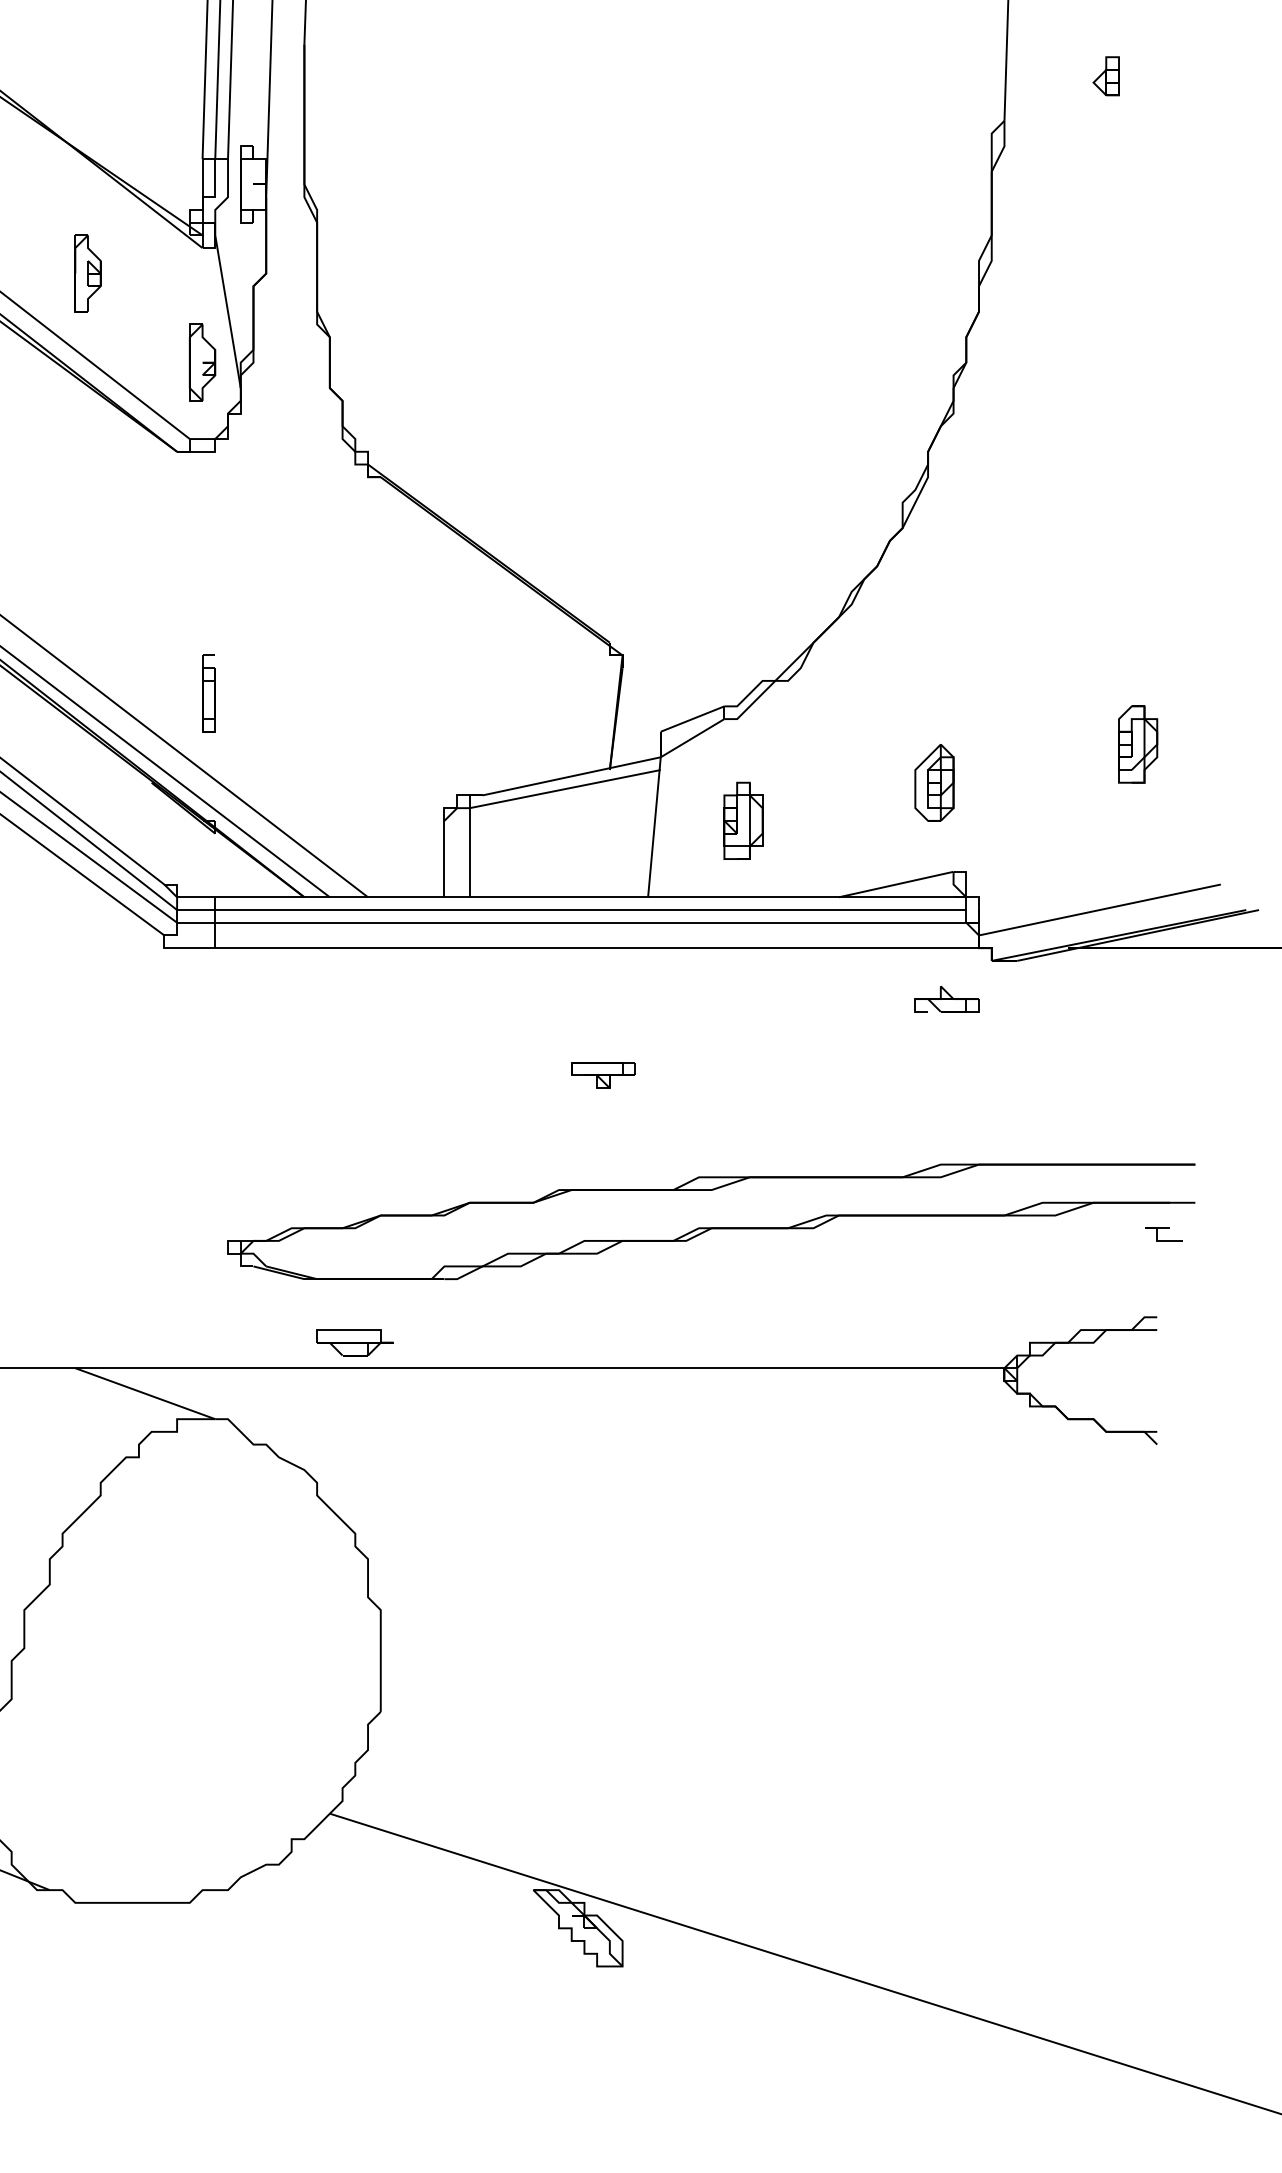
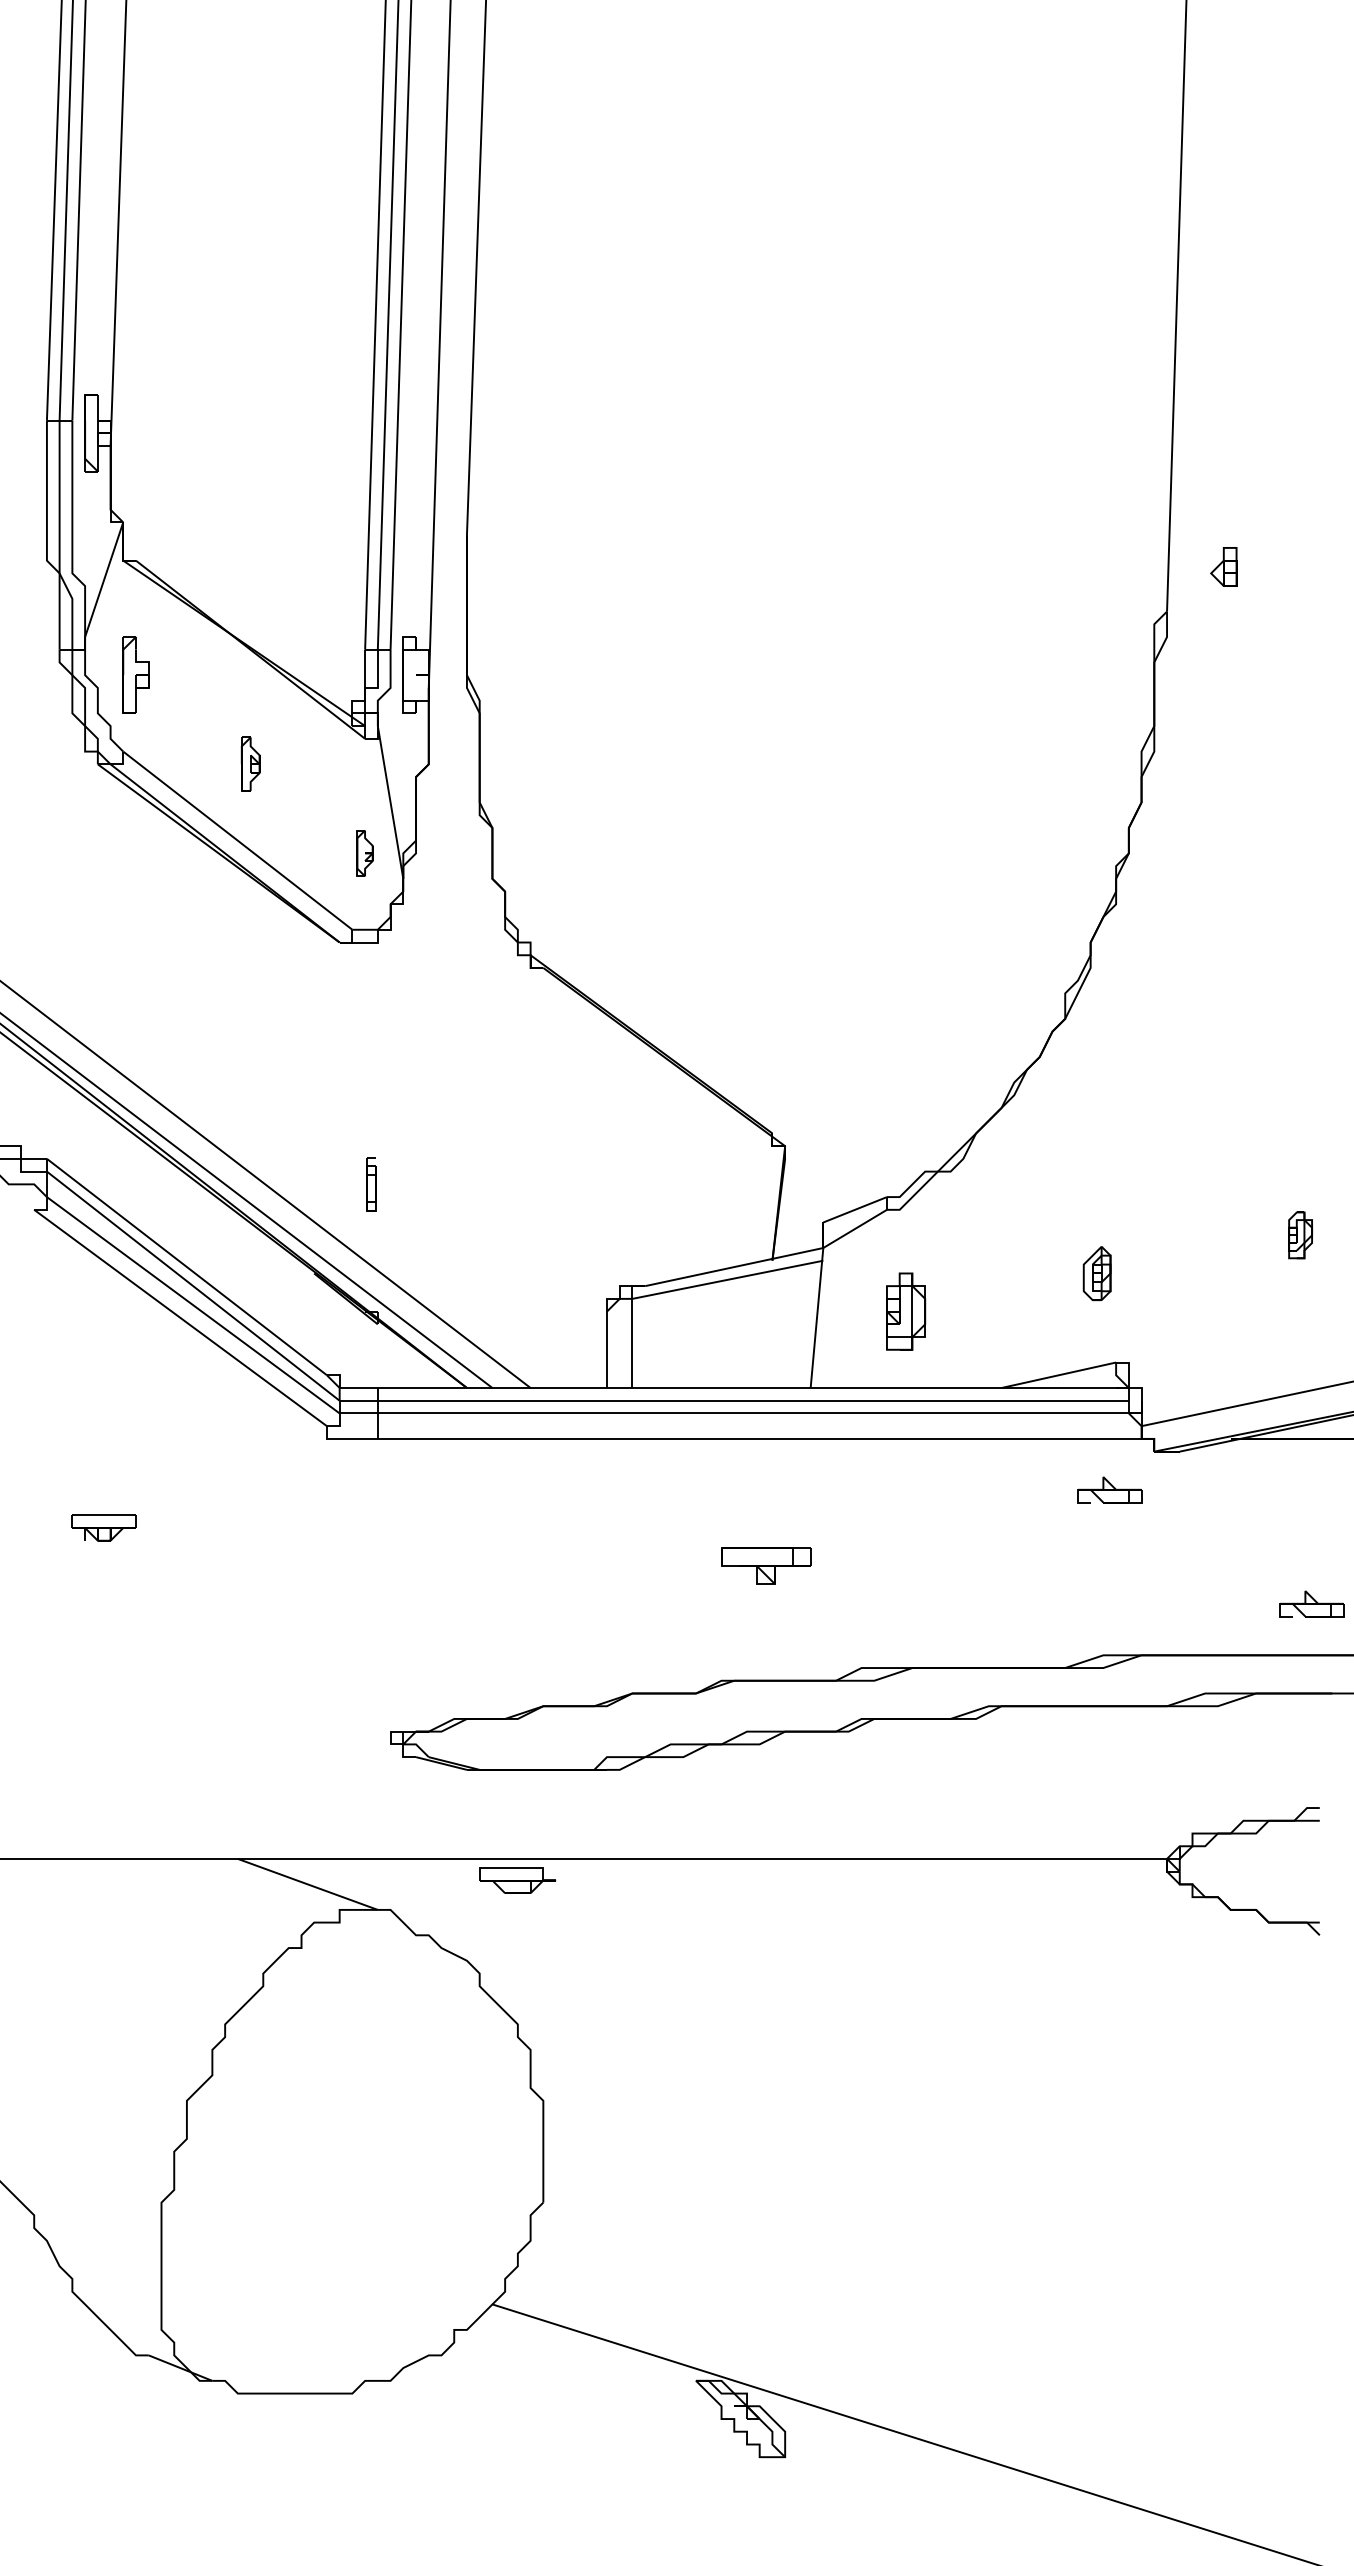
part: (1105, 75) -> (1223, 566), moved
part: (87, 272) -> (250, 763), size x0.7
part: (201, 362) -> (364, 853), size x0.6
part: (208, 692) -> (371, 1183), size x0.7
part: (1137, 744) -> (1300, 1235), size x0.6
part: (934, 782) -> (1097, 1273), size x0.7
part: (602, 1074) -> (765, 1565), size x1.4
part: (1148, 1112) -> (1311, 1603), added
curve: (1157, 1234) -> (1320, 1725), removed
part: (354, 1342) -> (517, 1880), moved

